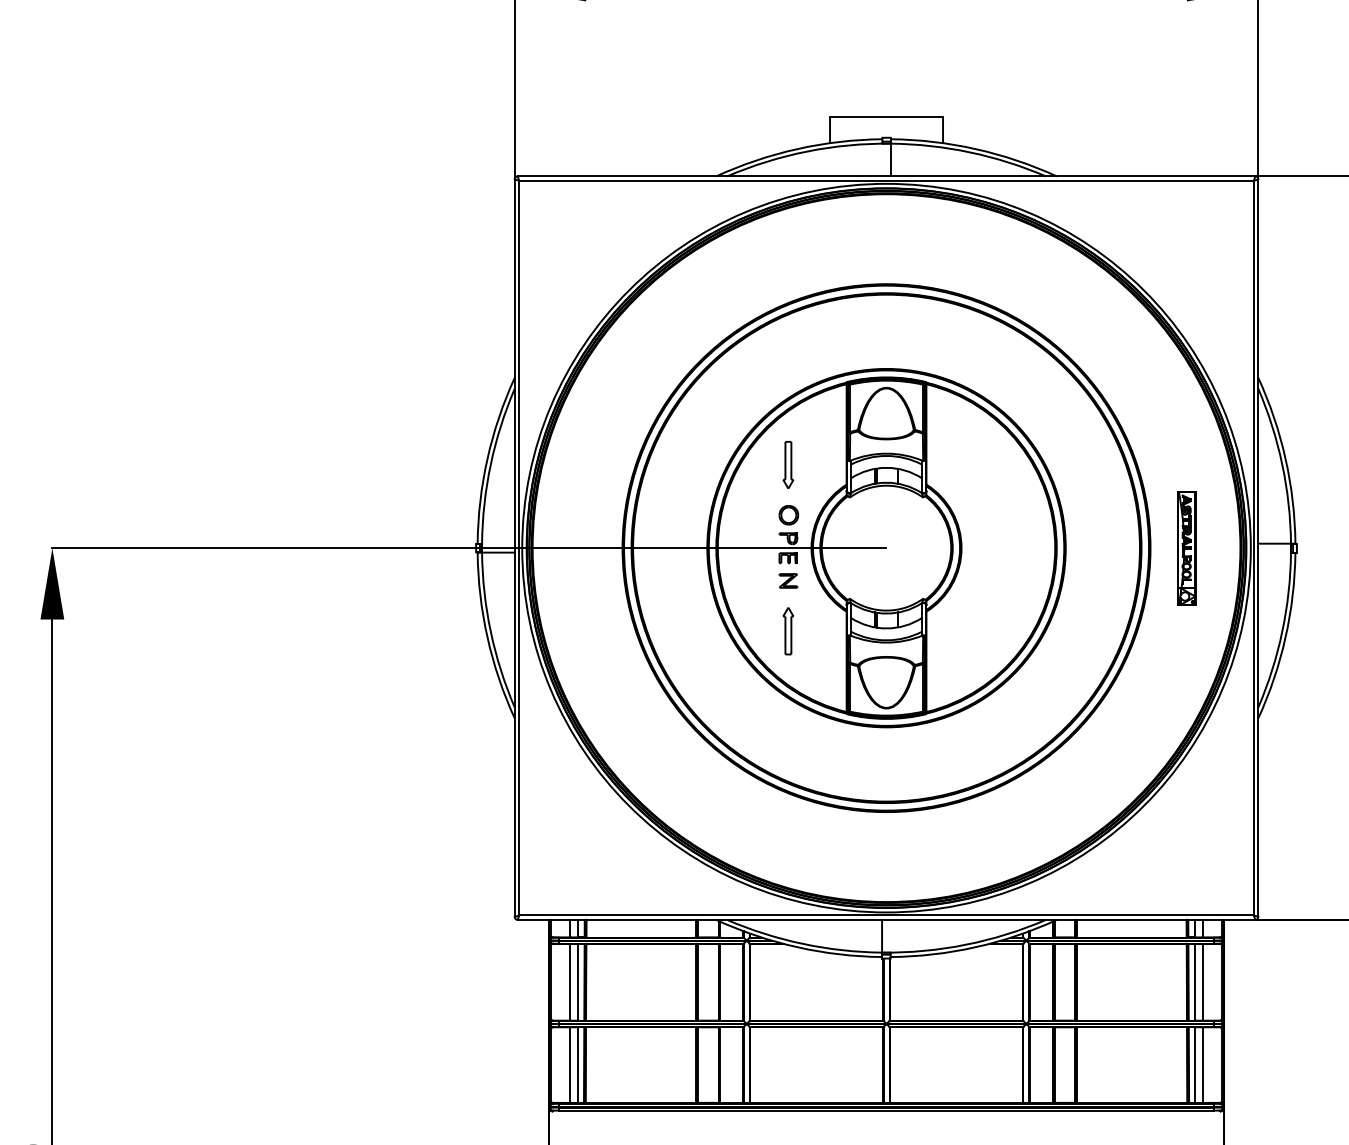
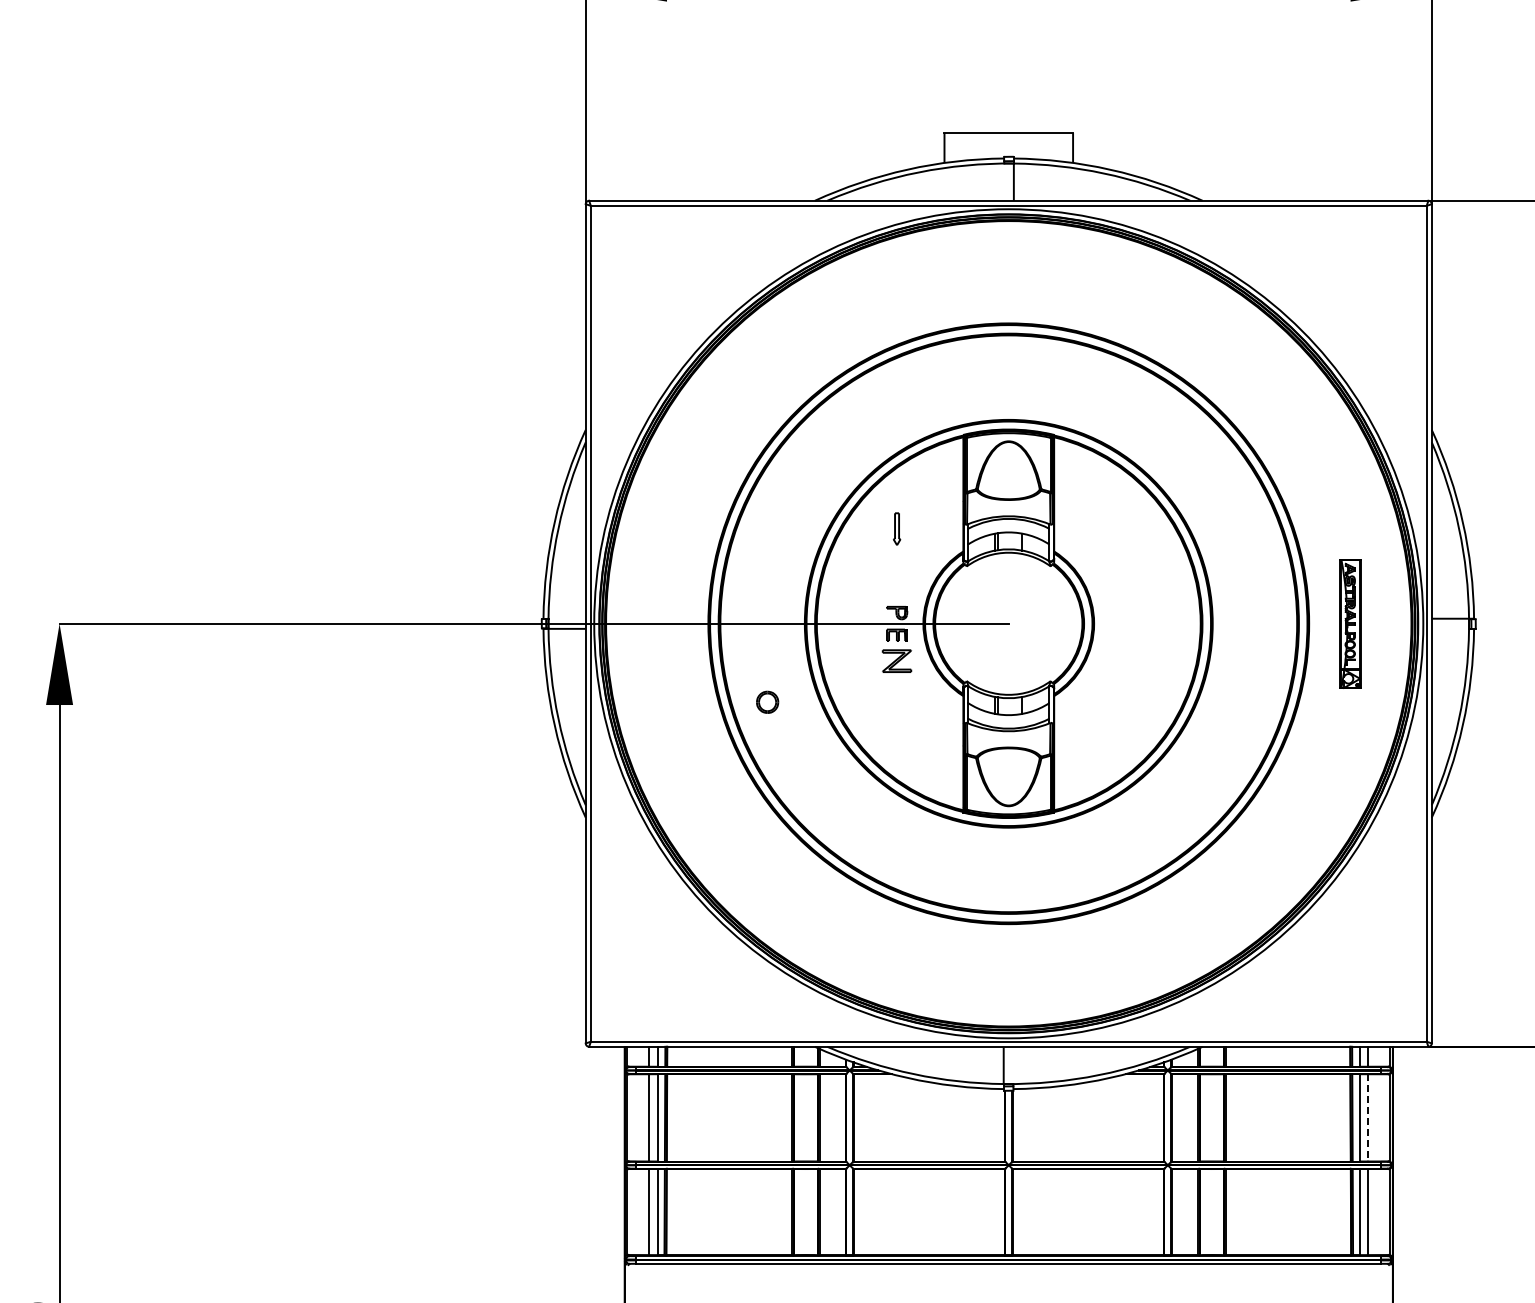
part: (787, 464) -> (896, 528), size x0.6
part: (788, 514) -> (767, 701), moved
part: (788, 580) -> (897, 660), size x1.4
part: (787, 631) -> (896, 718), removed
line: (1202, 982) -> (1368, 1117), solid -> dashed

